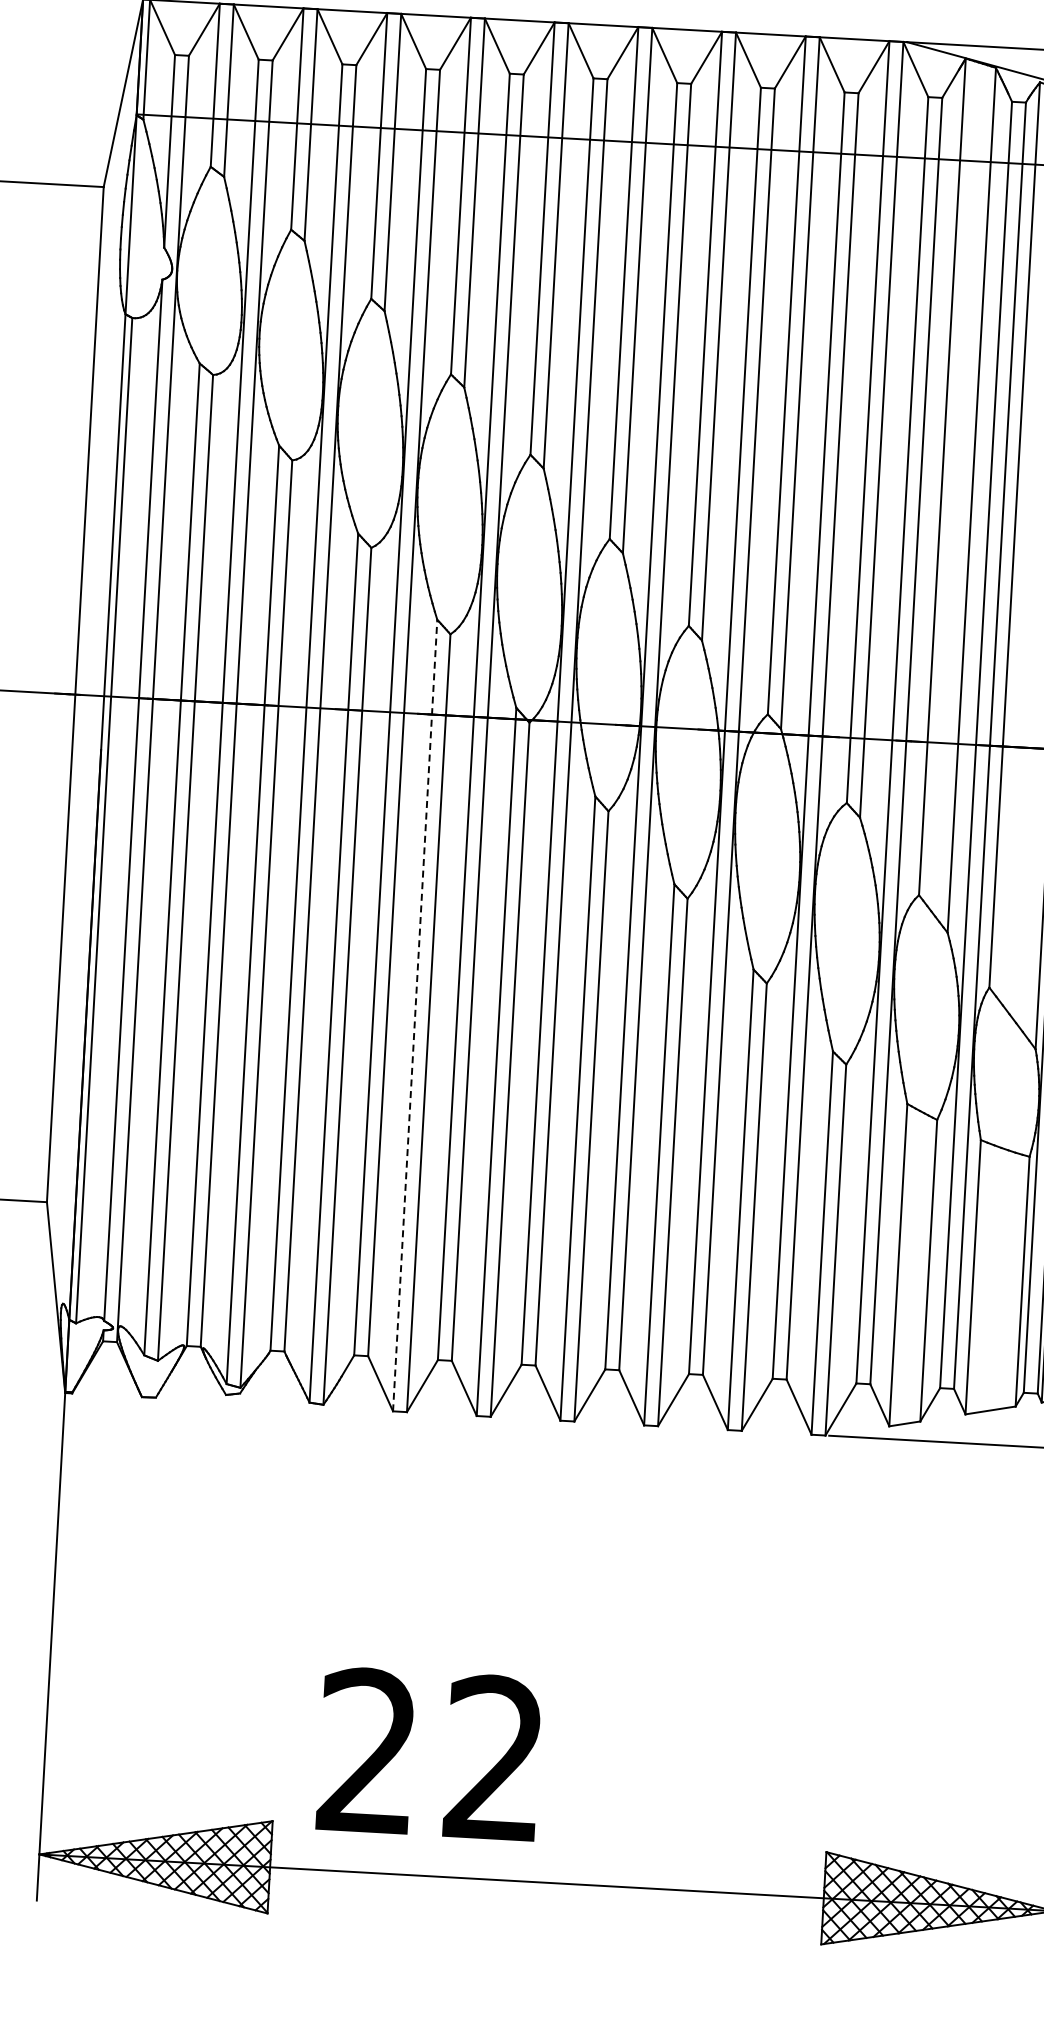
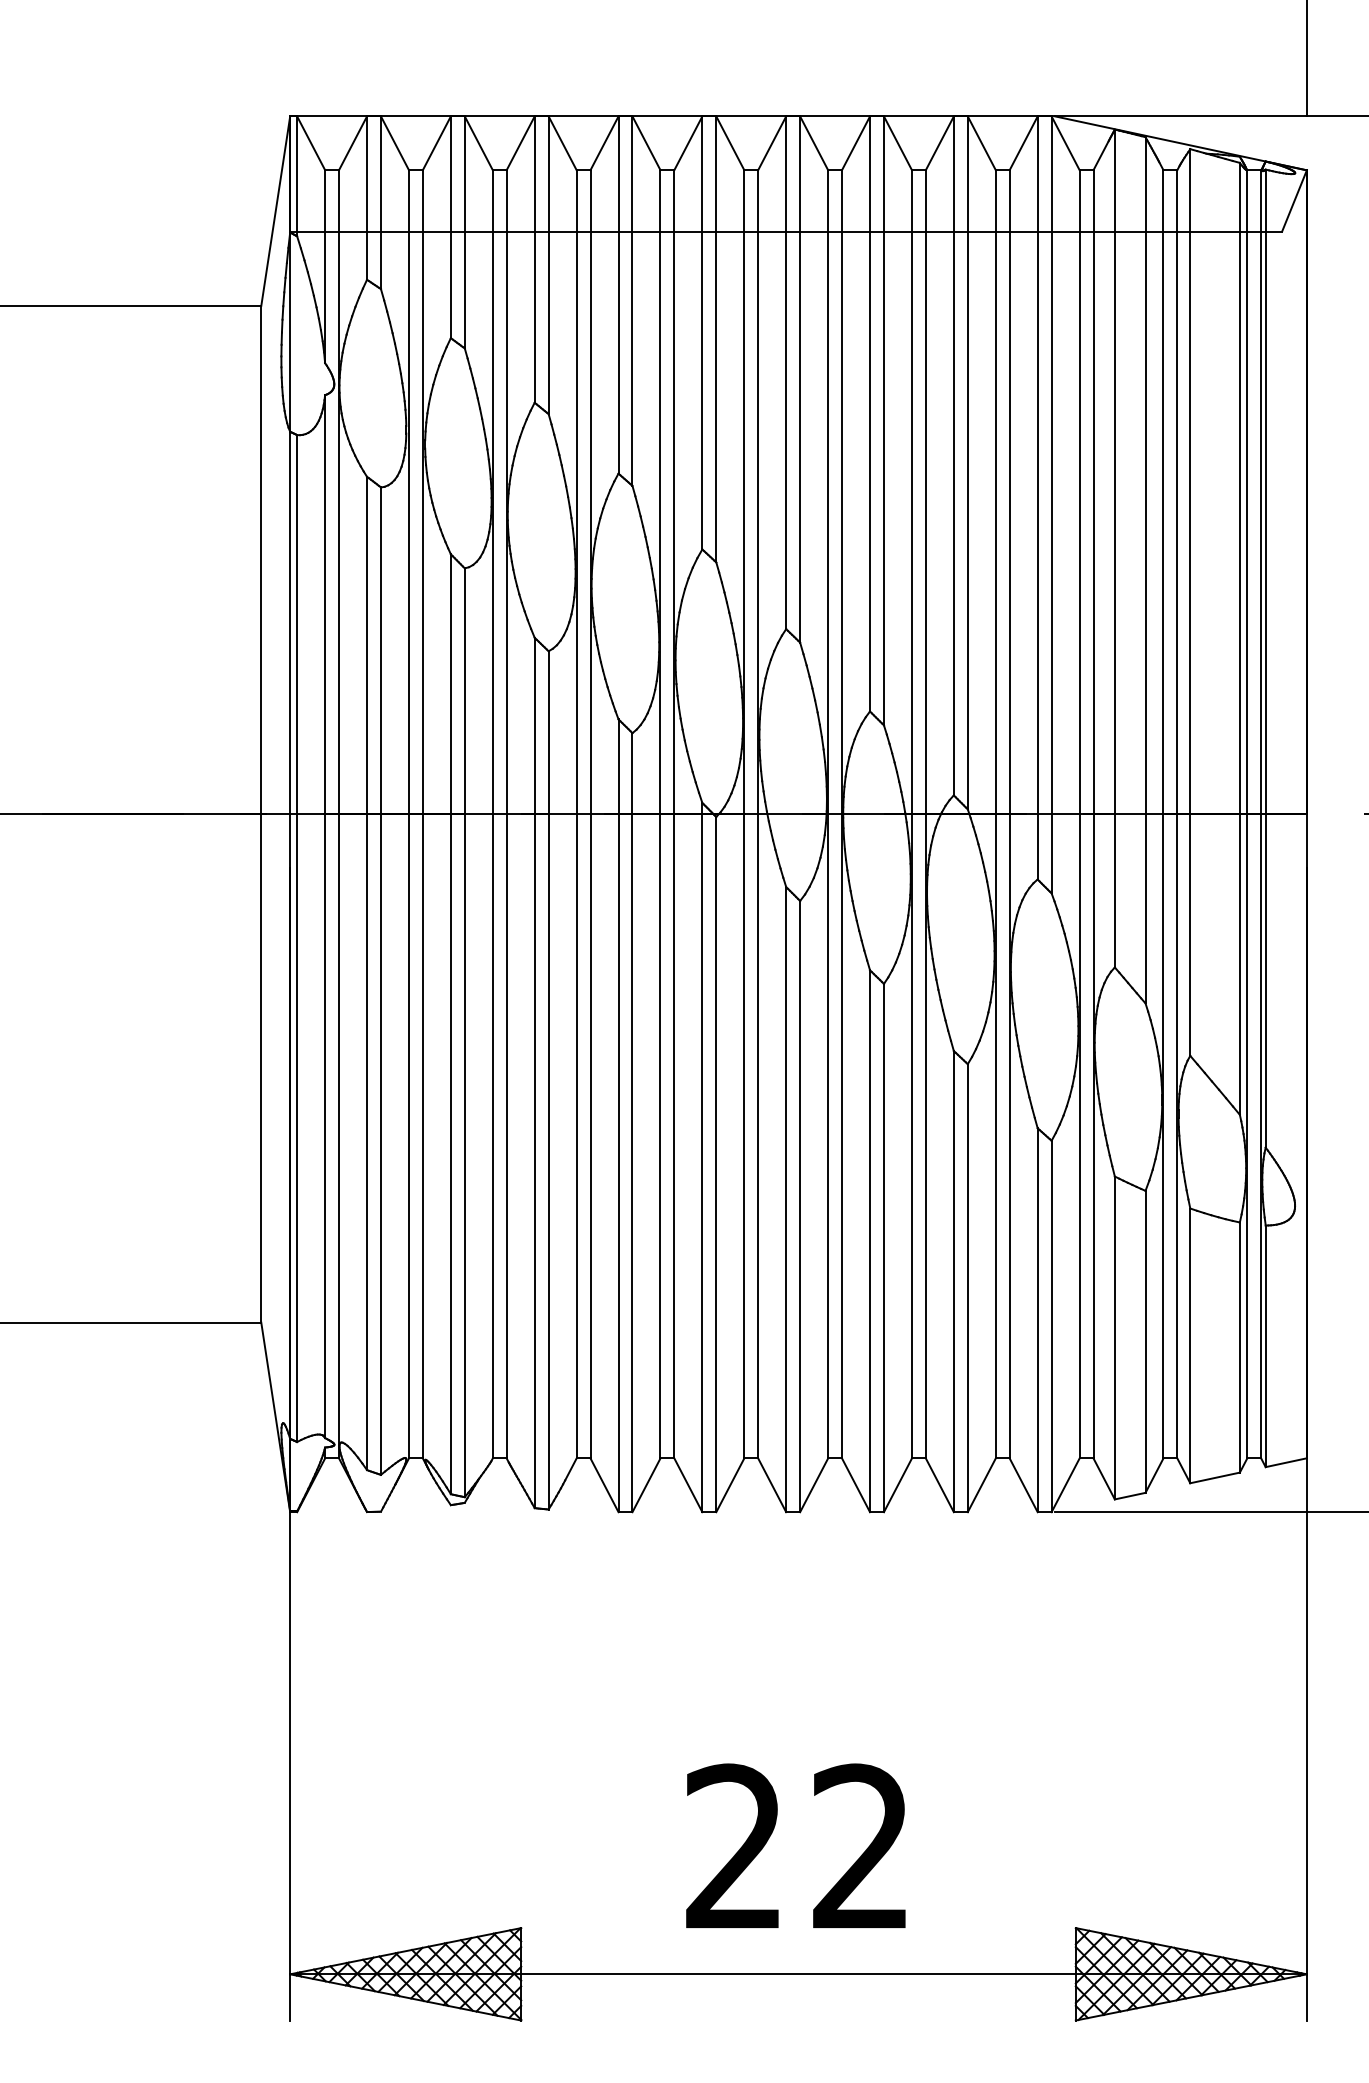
line: (415, 1015) -> (618, 1115), dashed -> solid
text: (428, 1753) -> (795, 1845), moved

